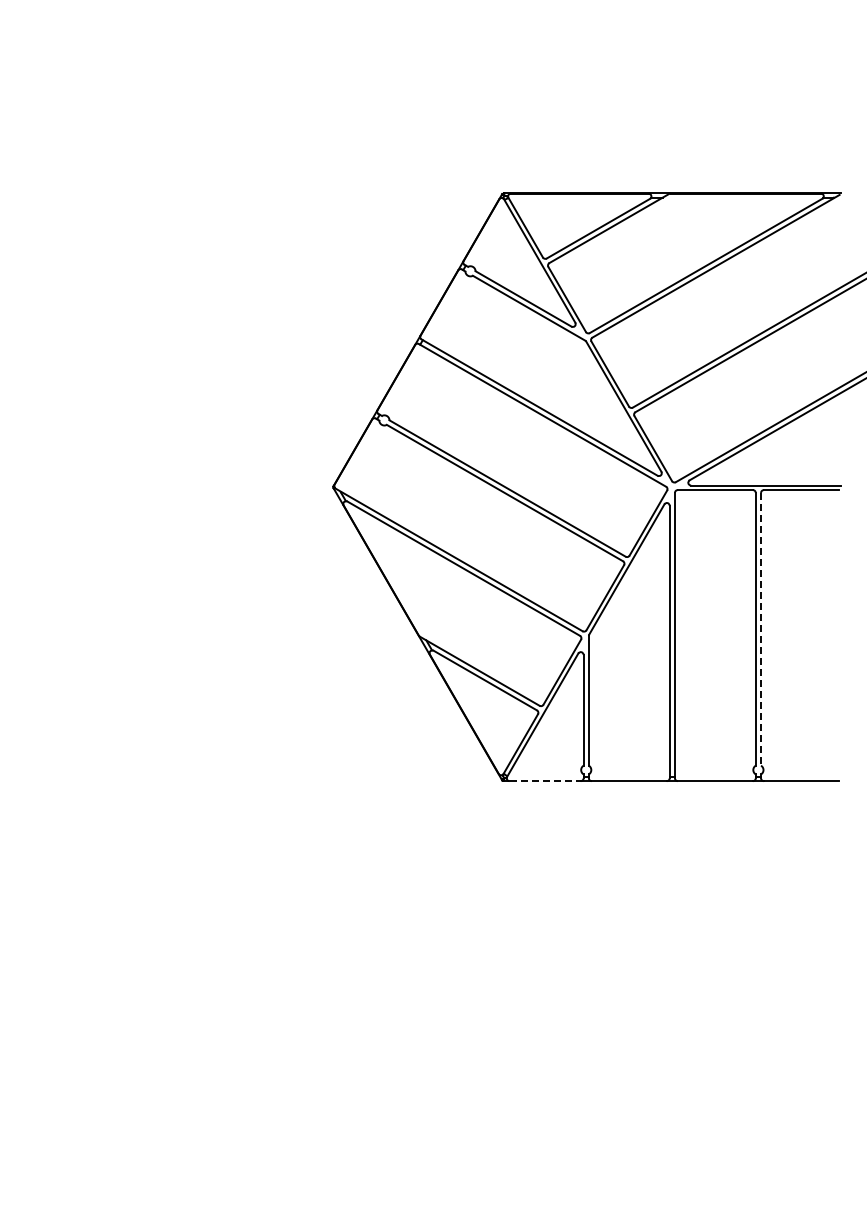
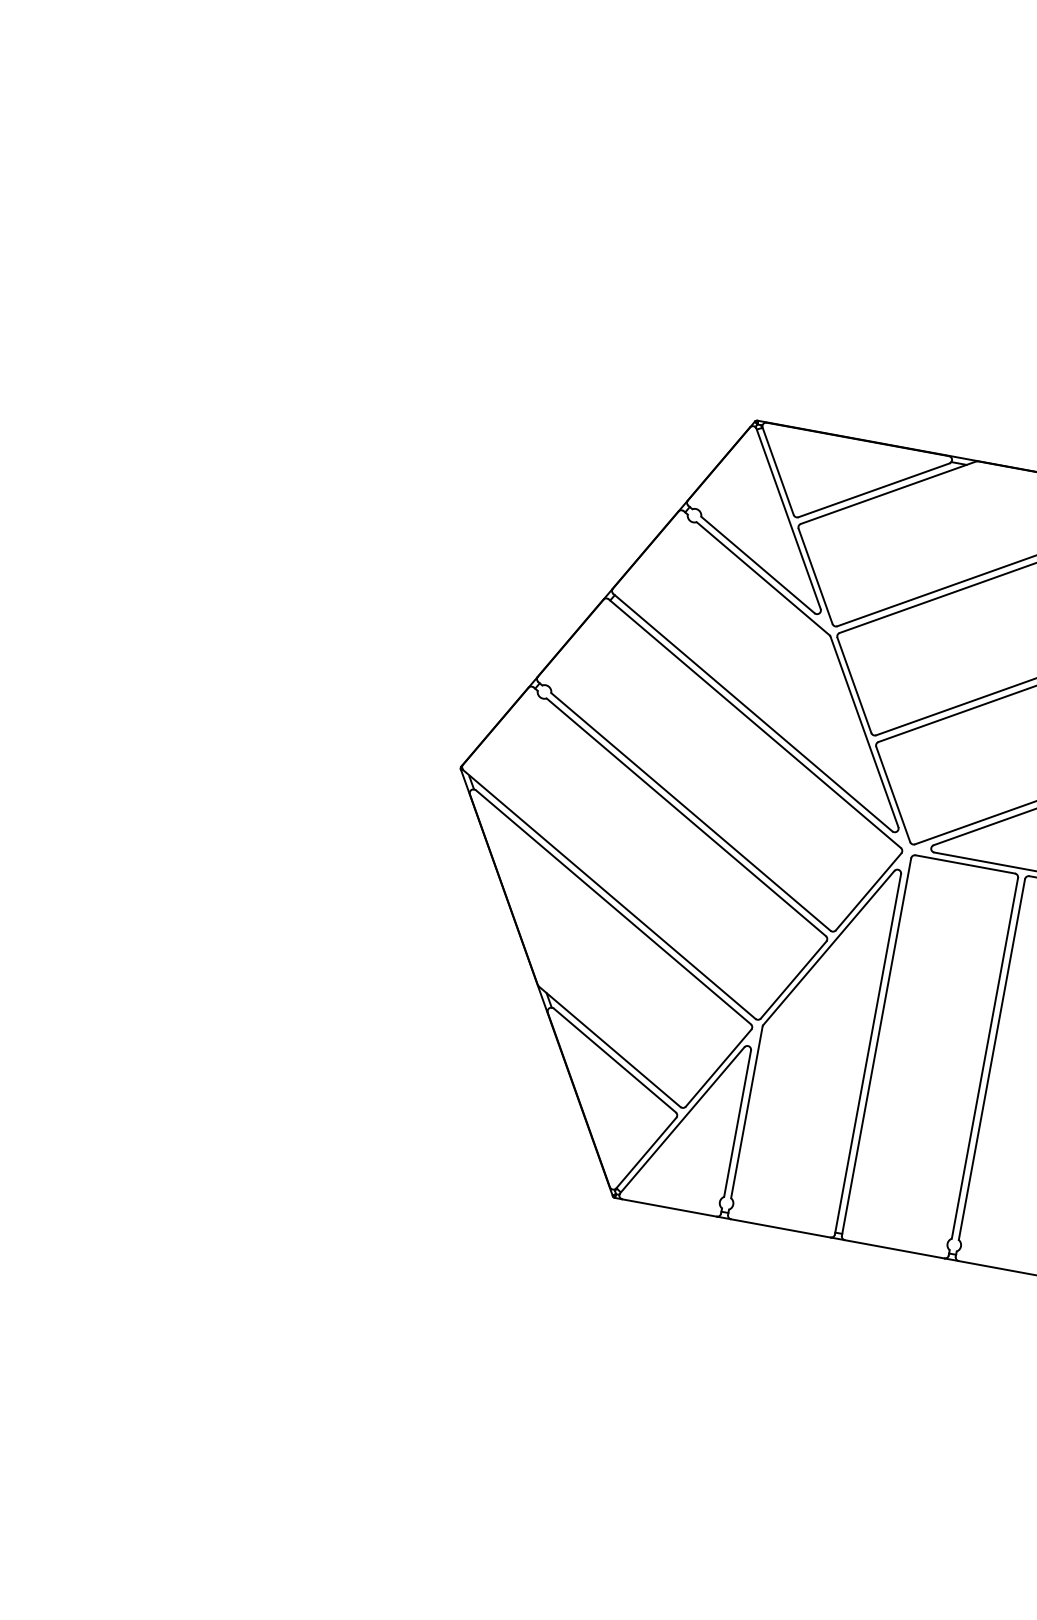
line: (761, 629) -> (992, 1059), dashed -> solid
line: (545, 781) -> (669, 1208), dashed -> solid

